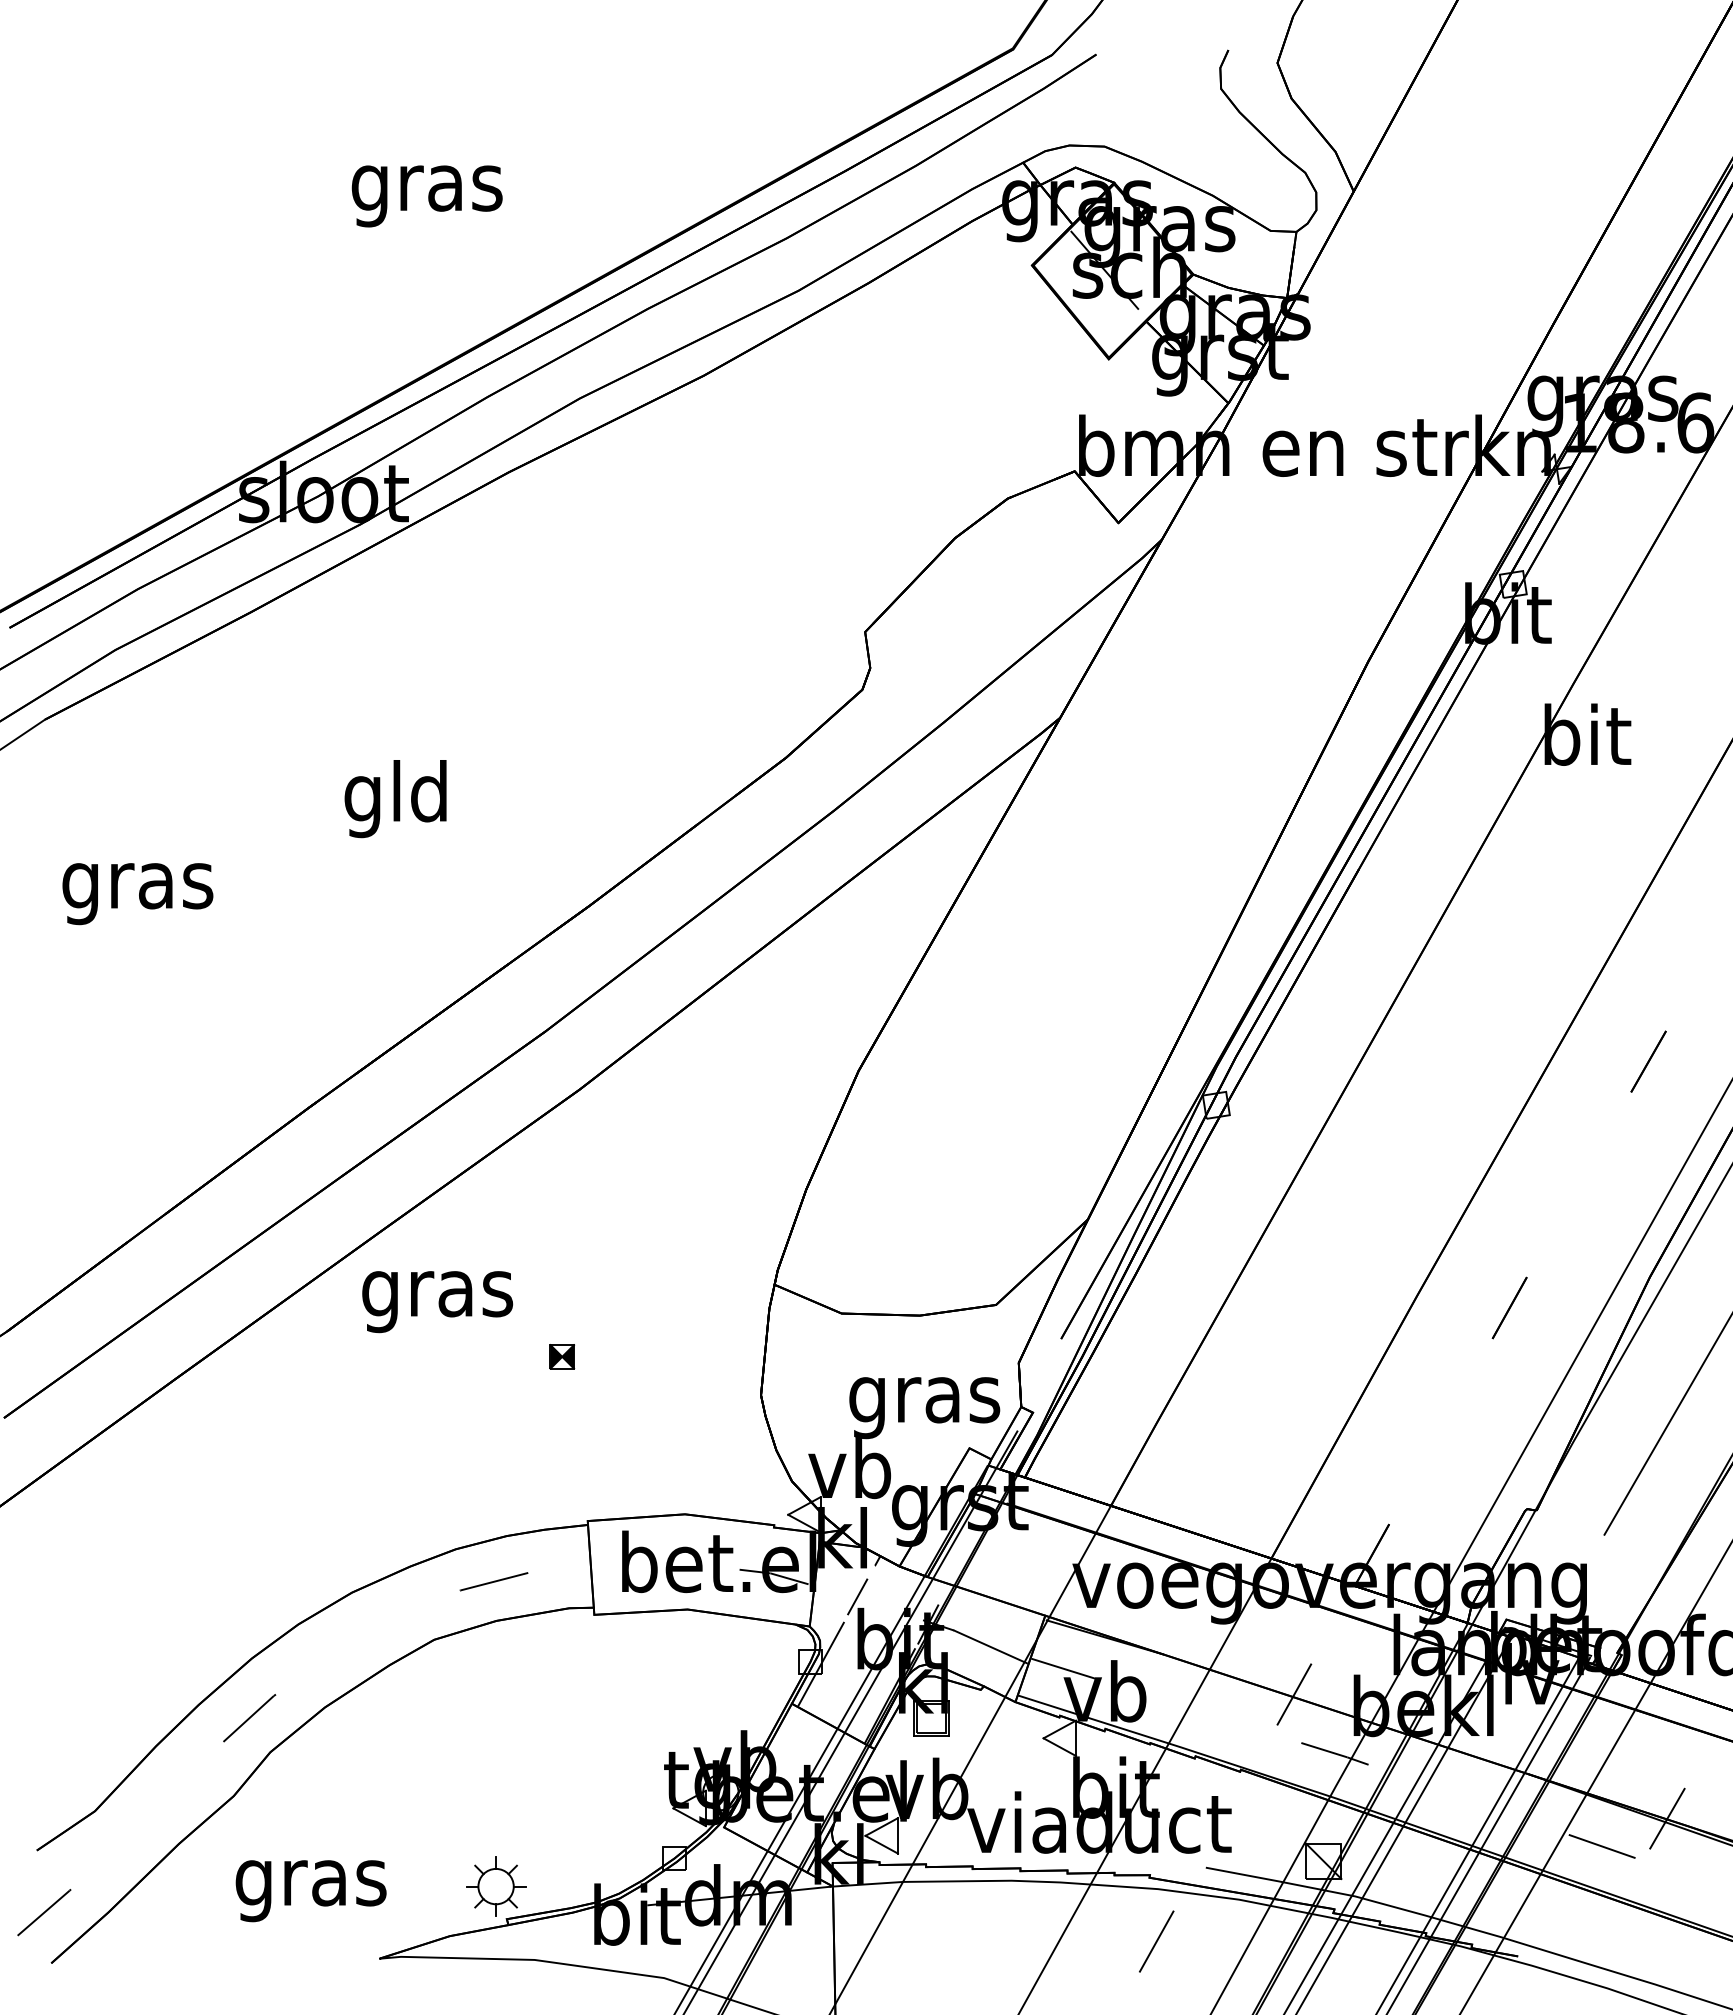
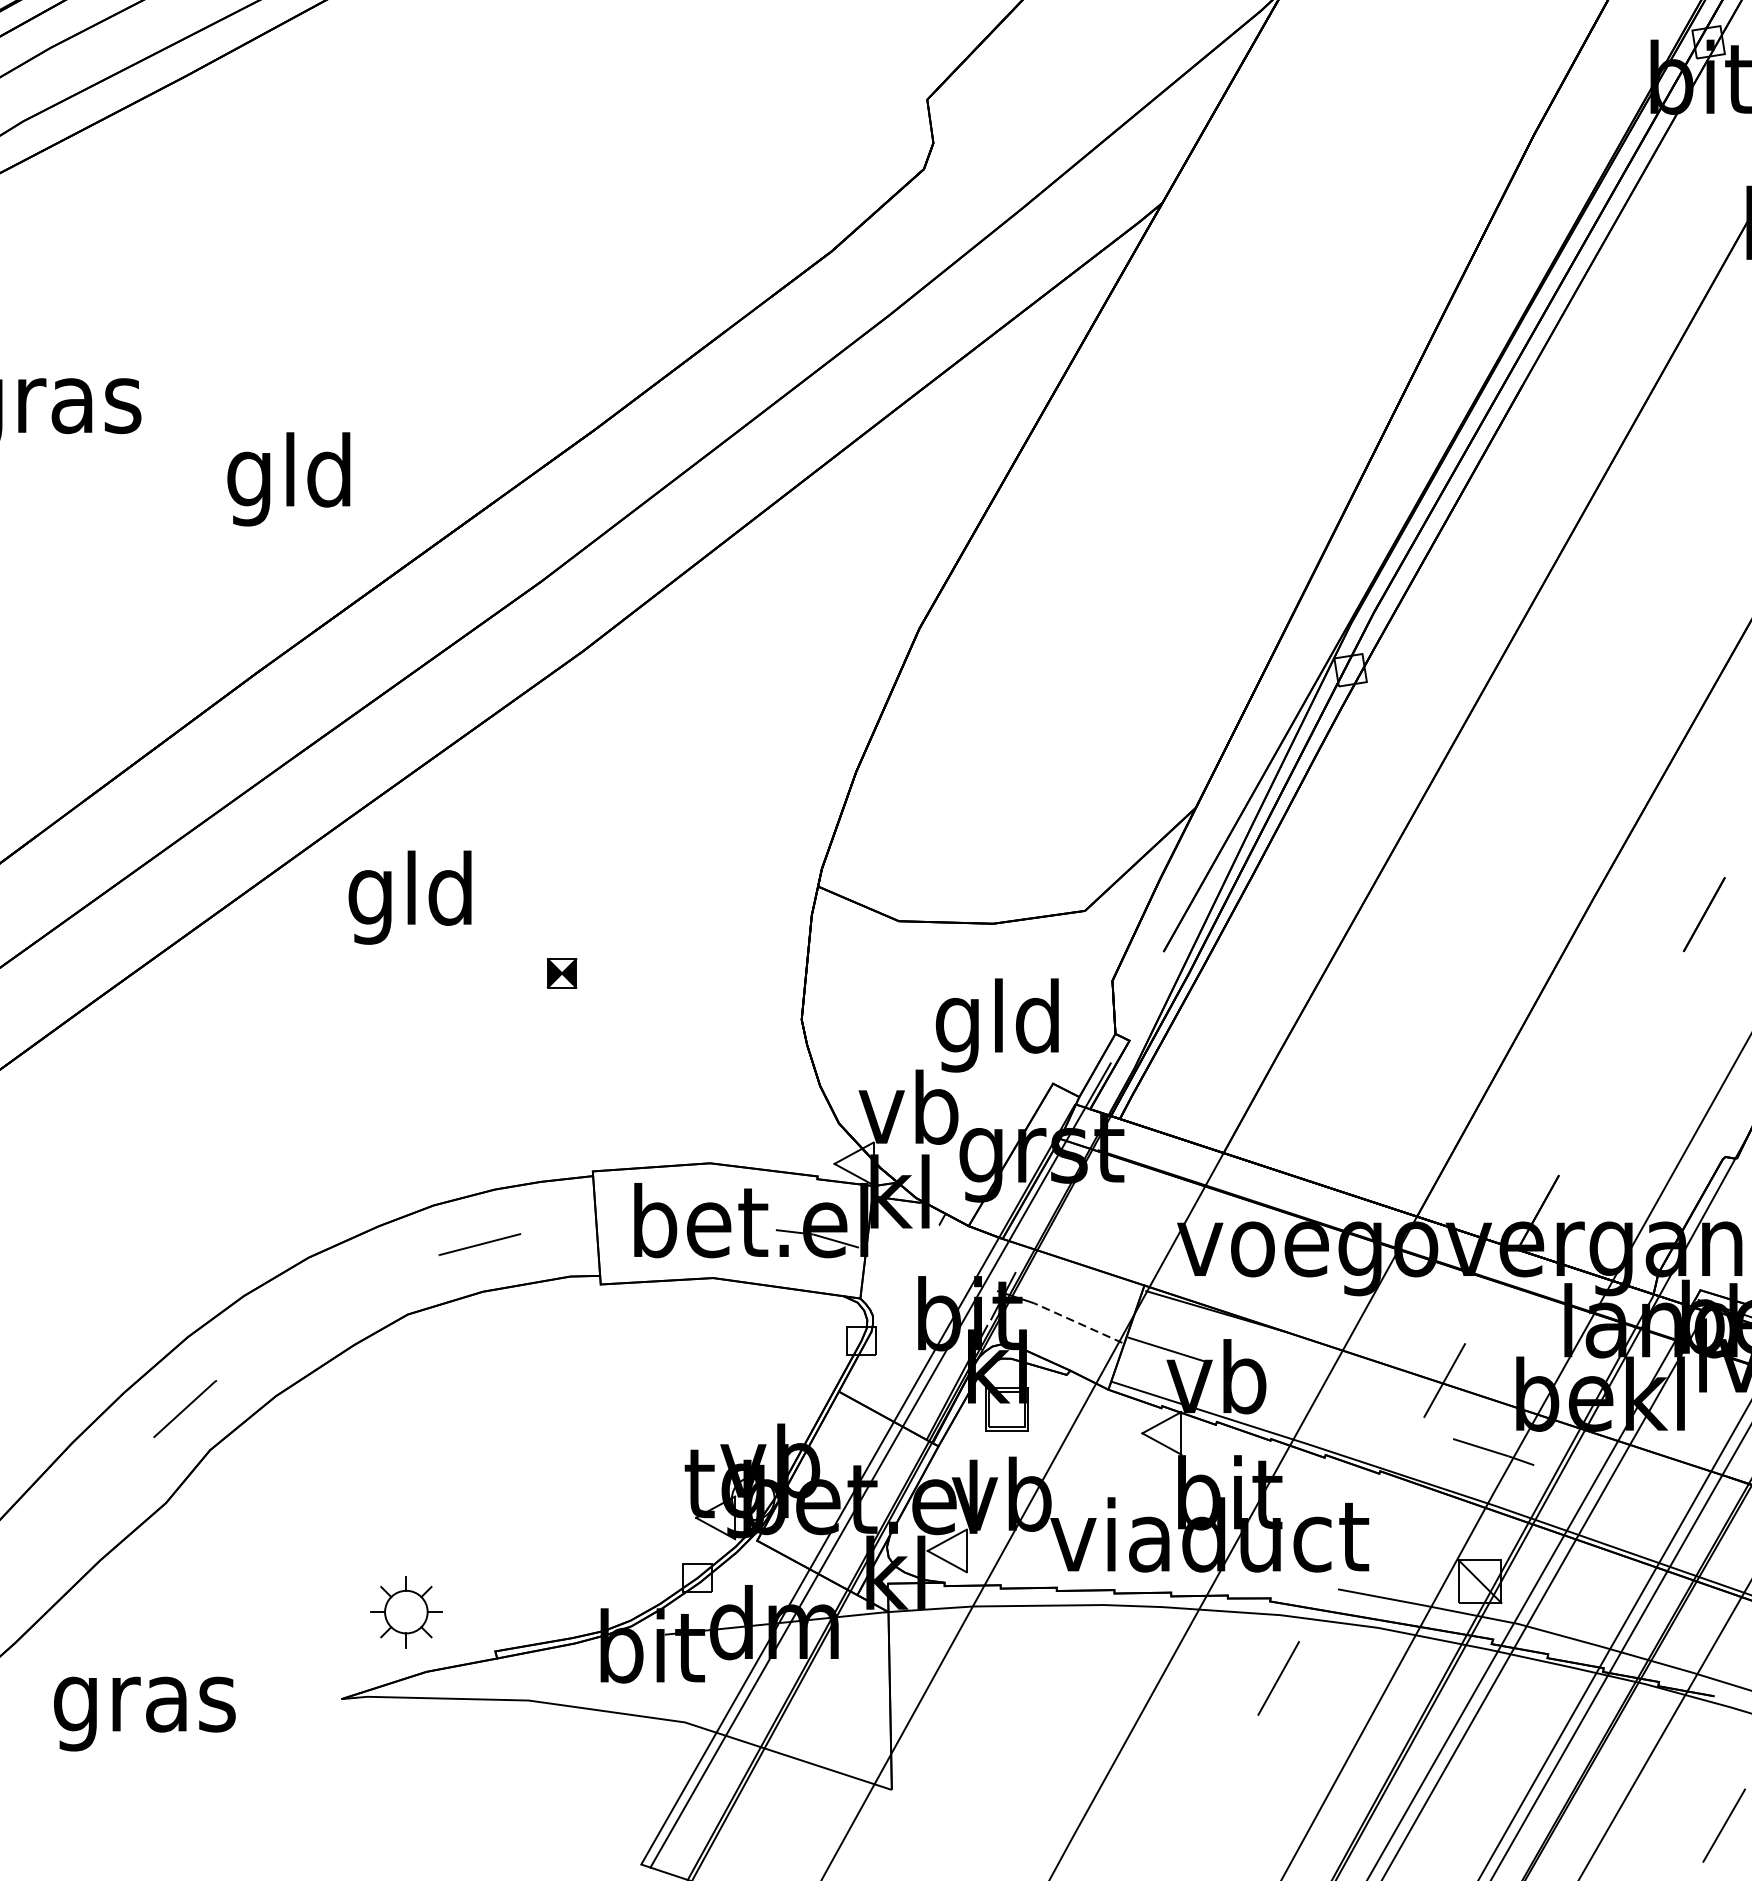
text: (395, 799) -> (288, 479), moved
text: (437, 1294) -> (411, 898), gras -> gld
text: (924, 1400) -> (998, 1026), gras -> gld
line: (857, 1596) -> (918, 1262), removed
line: (990, 1646) -> (1078, 1322), solid -> dashed
line: (820, 1664) -> (873, 1344), removed
part: (496, 1886) -> (406, 1611), moved
text: (310, 1891) -> (144, 1714), moved

